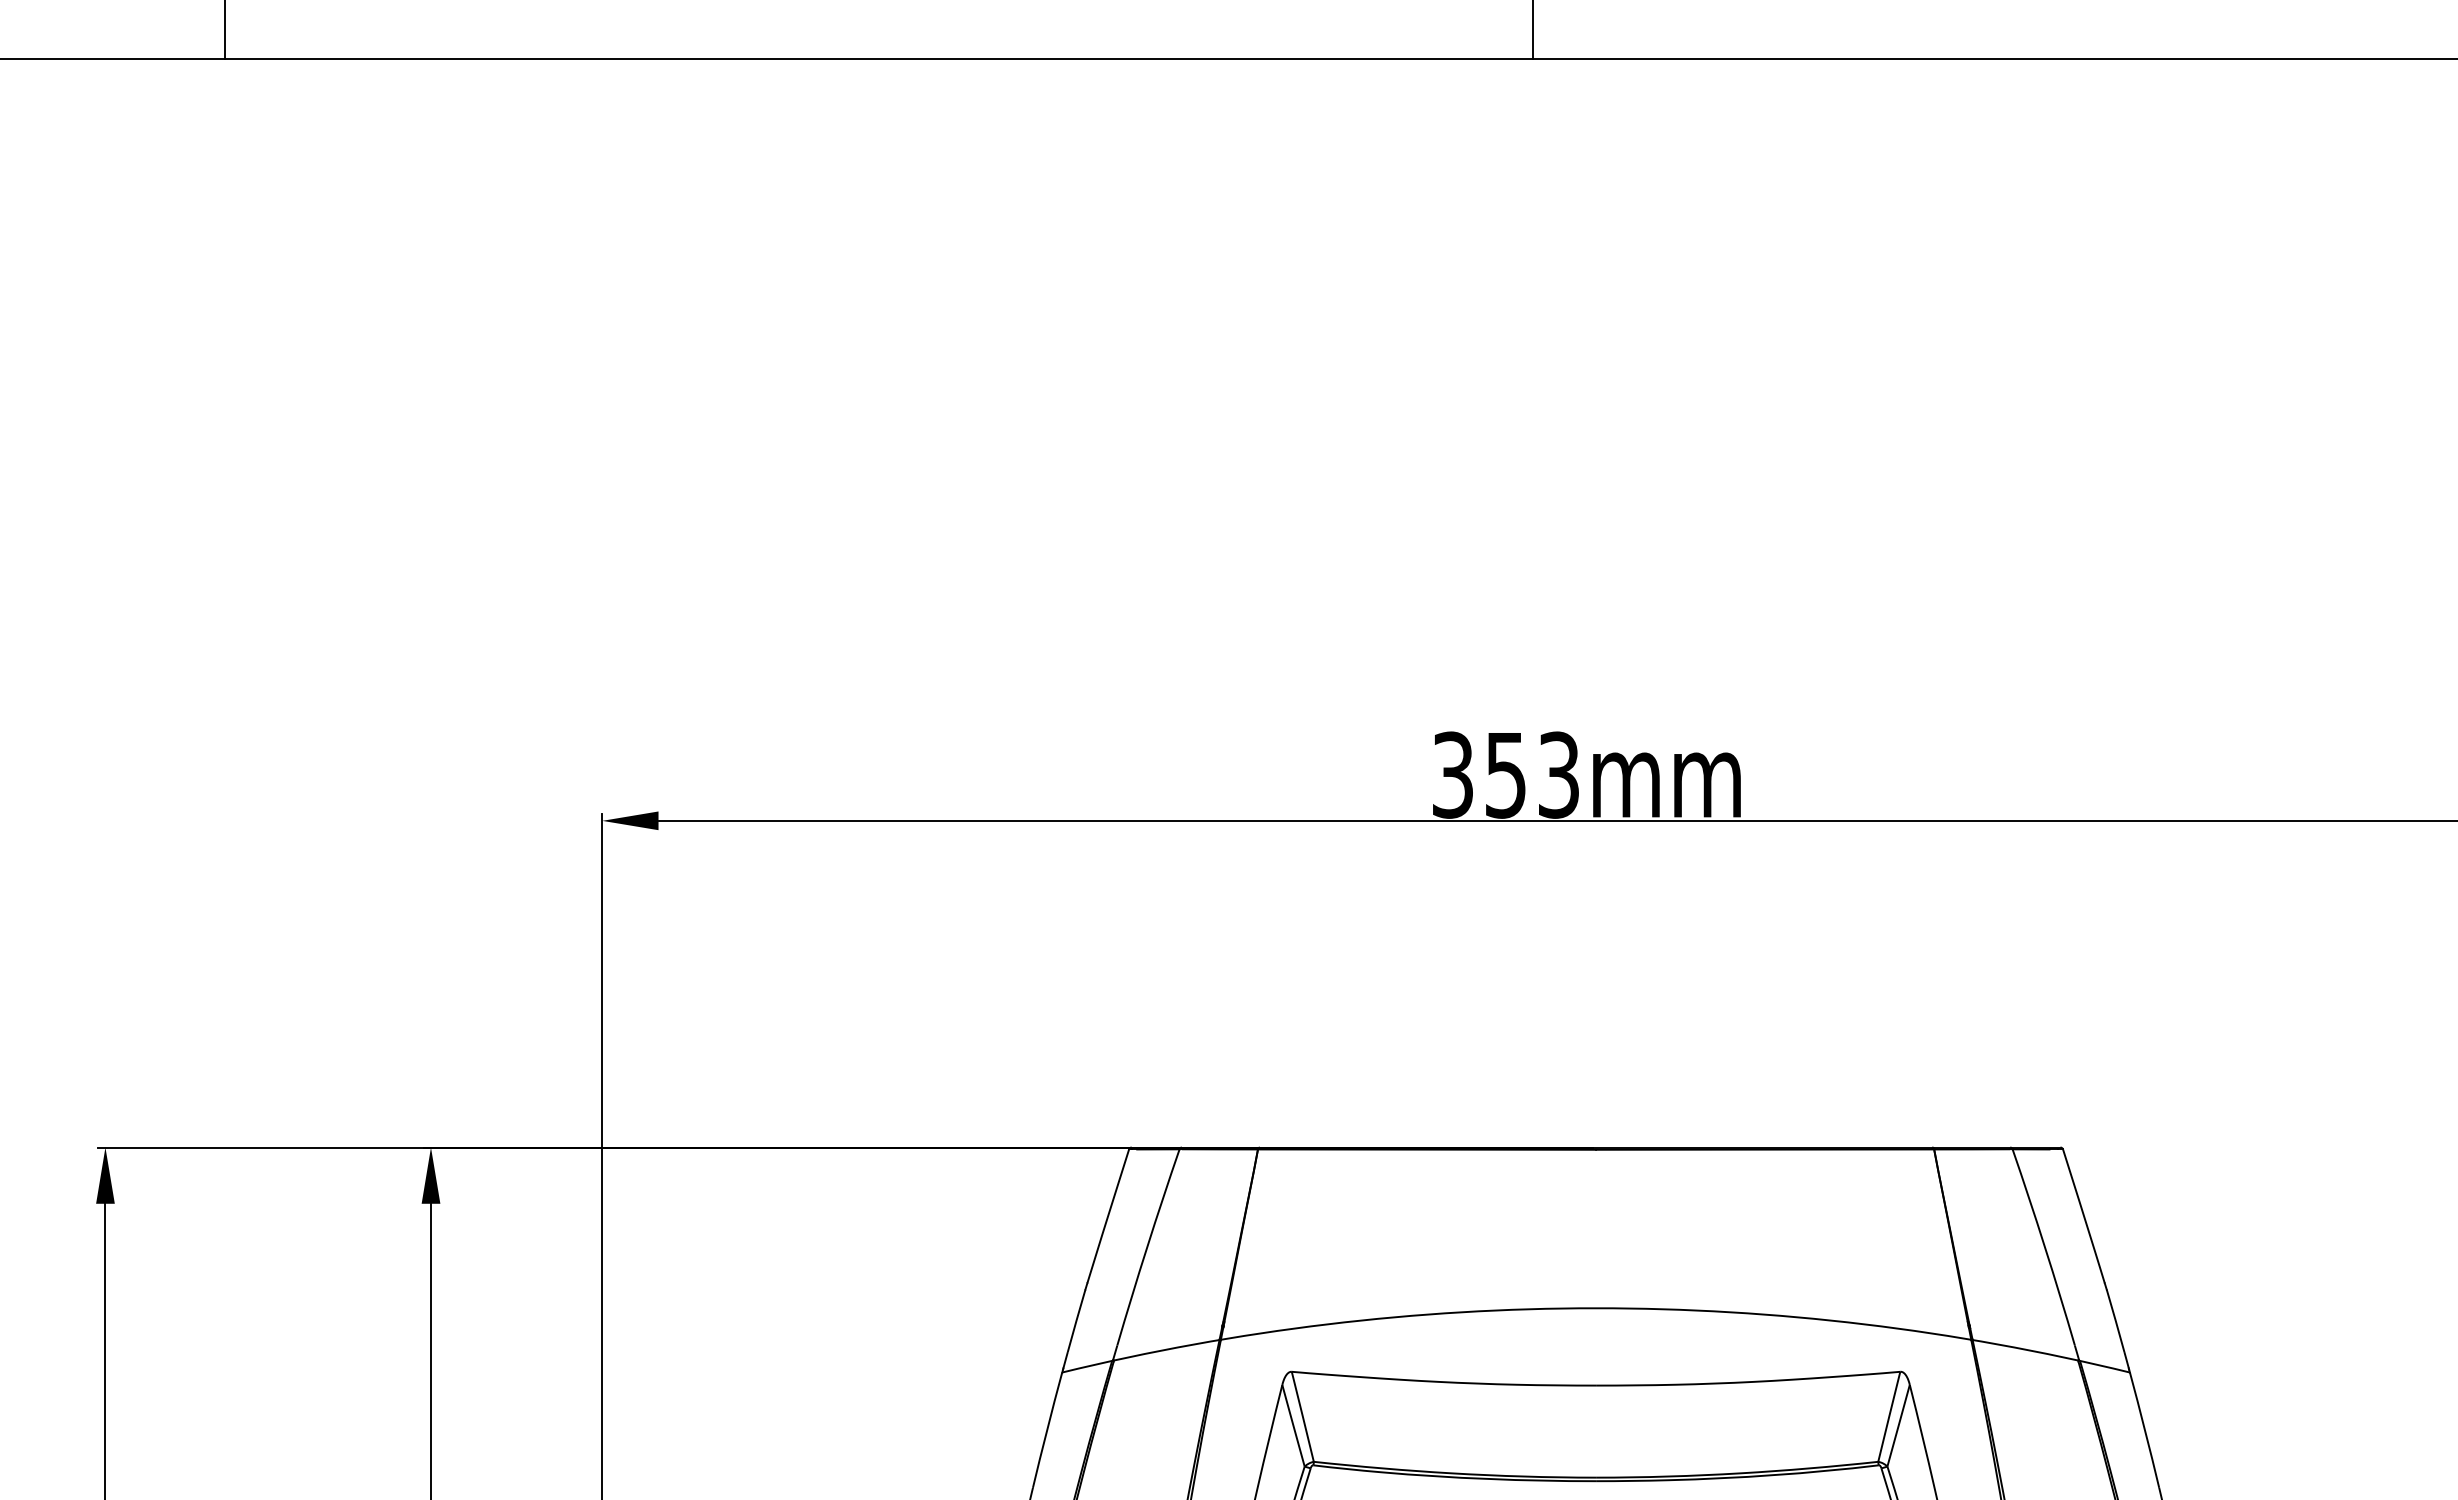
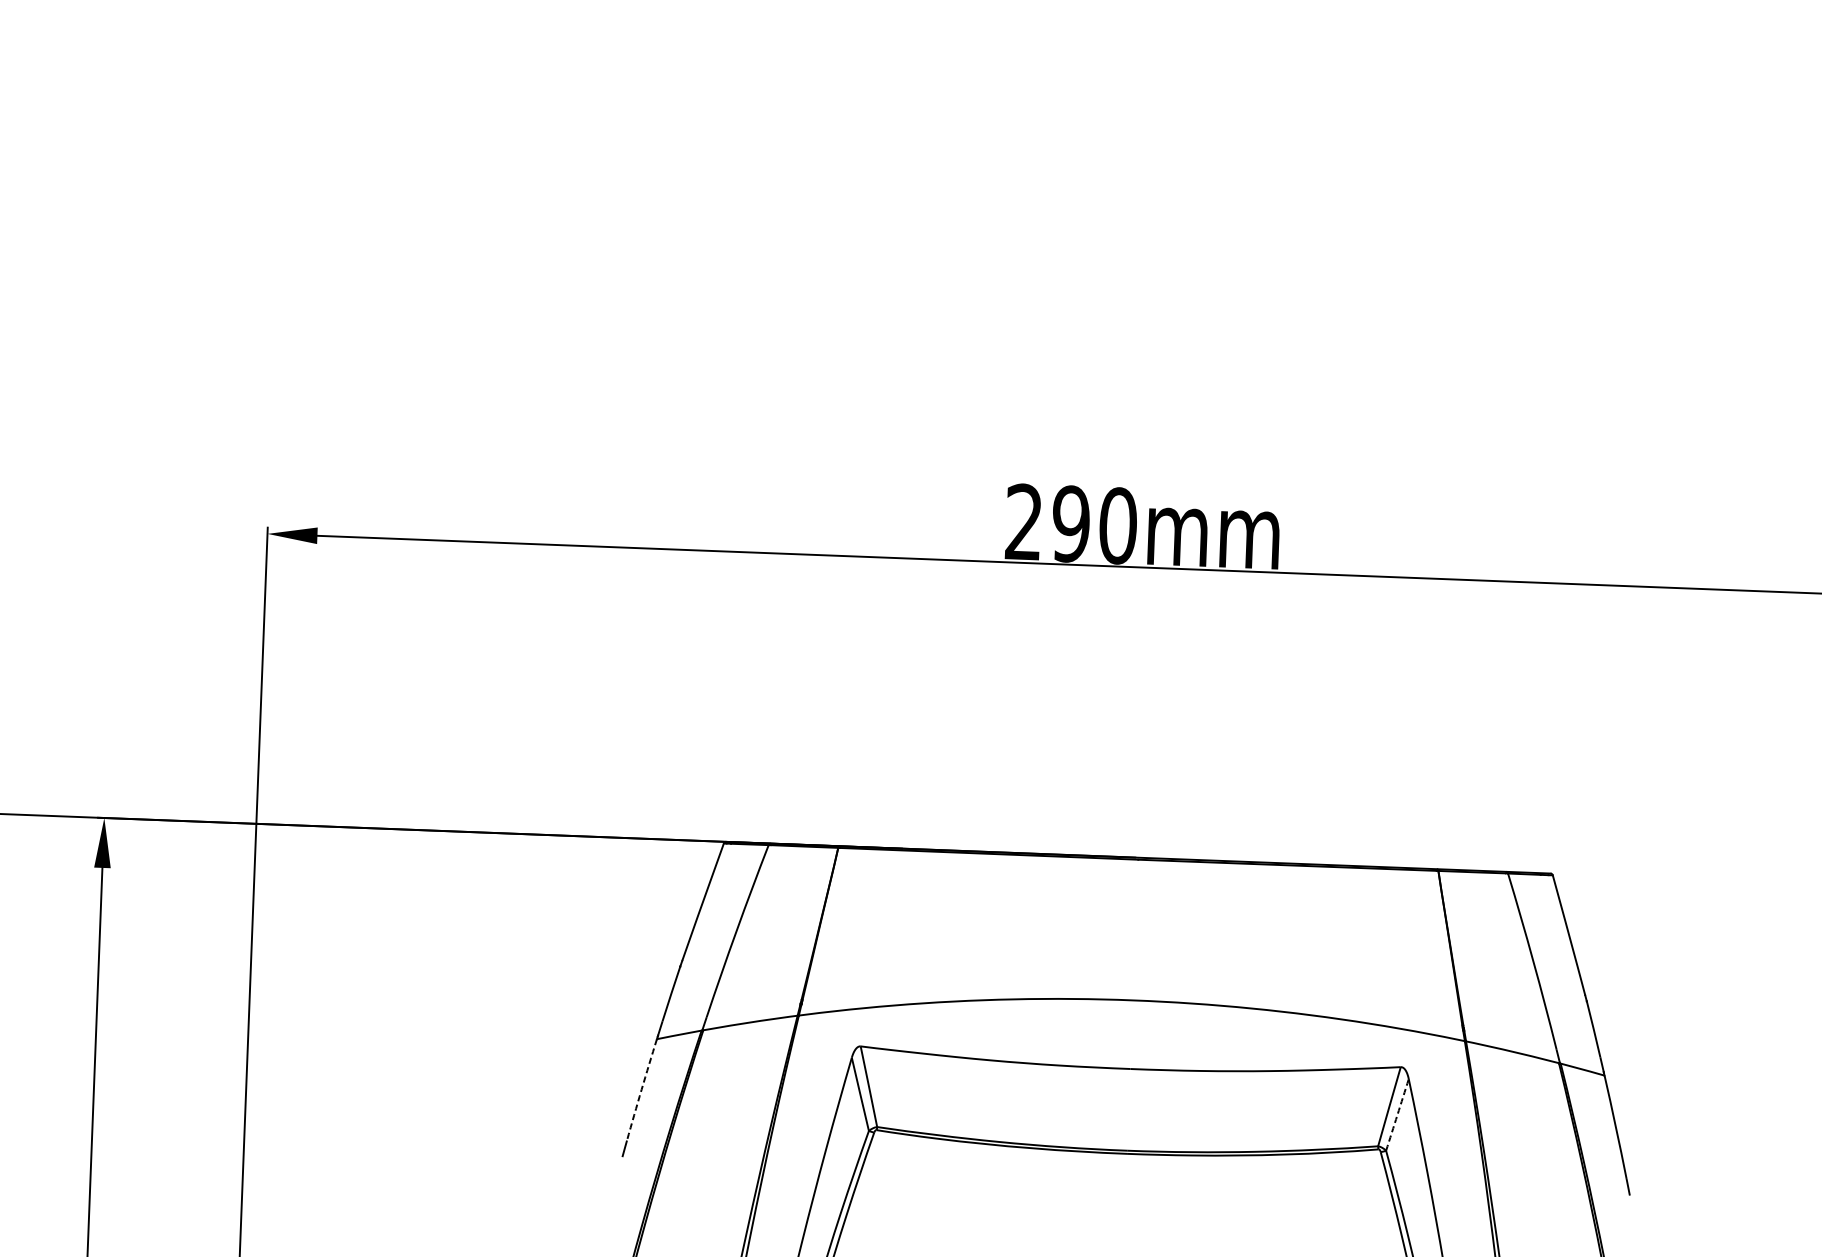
text: (1506, 774) -> (1071, 523), 353mm -> 290mm
arc: (1898, 1425) -> (1397, 1114), solid -> dashed
arc: (1047, 1430) -> (641, 1090), solid -> dashed

